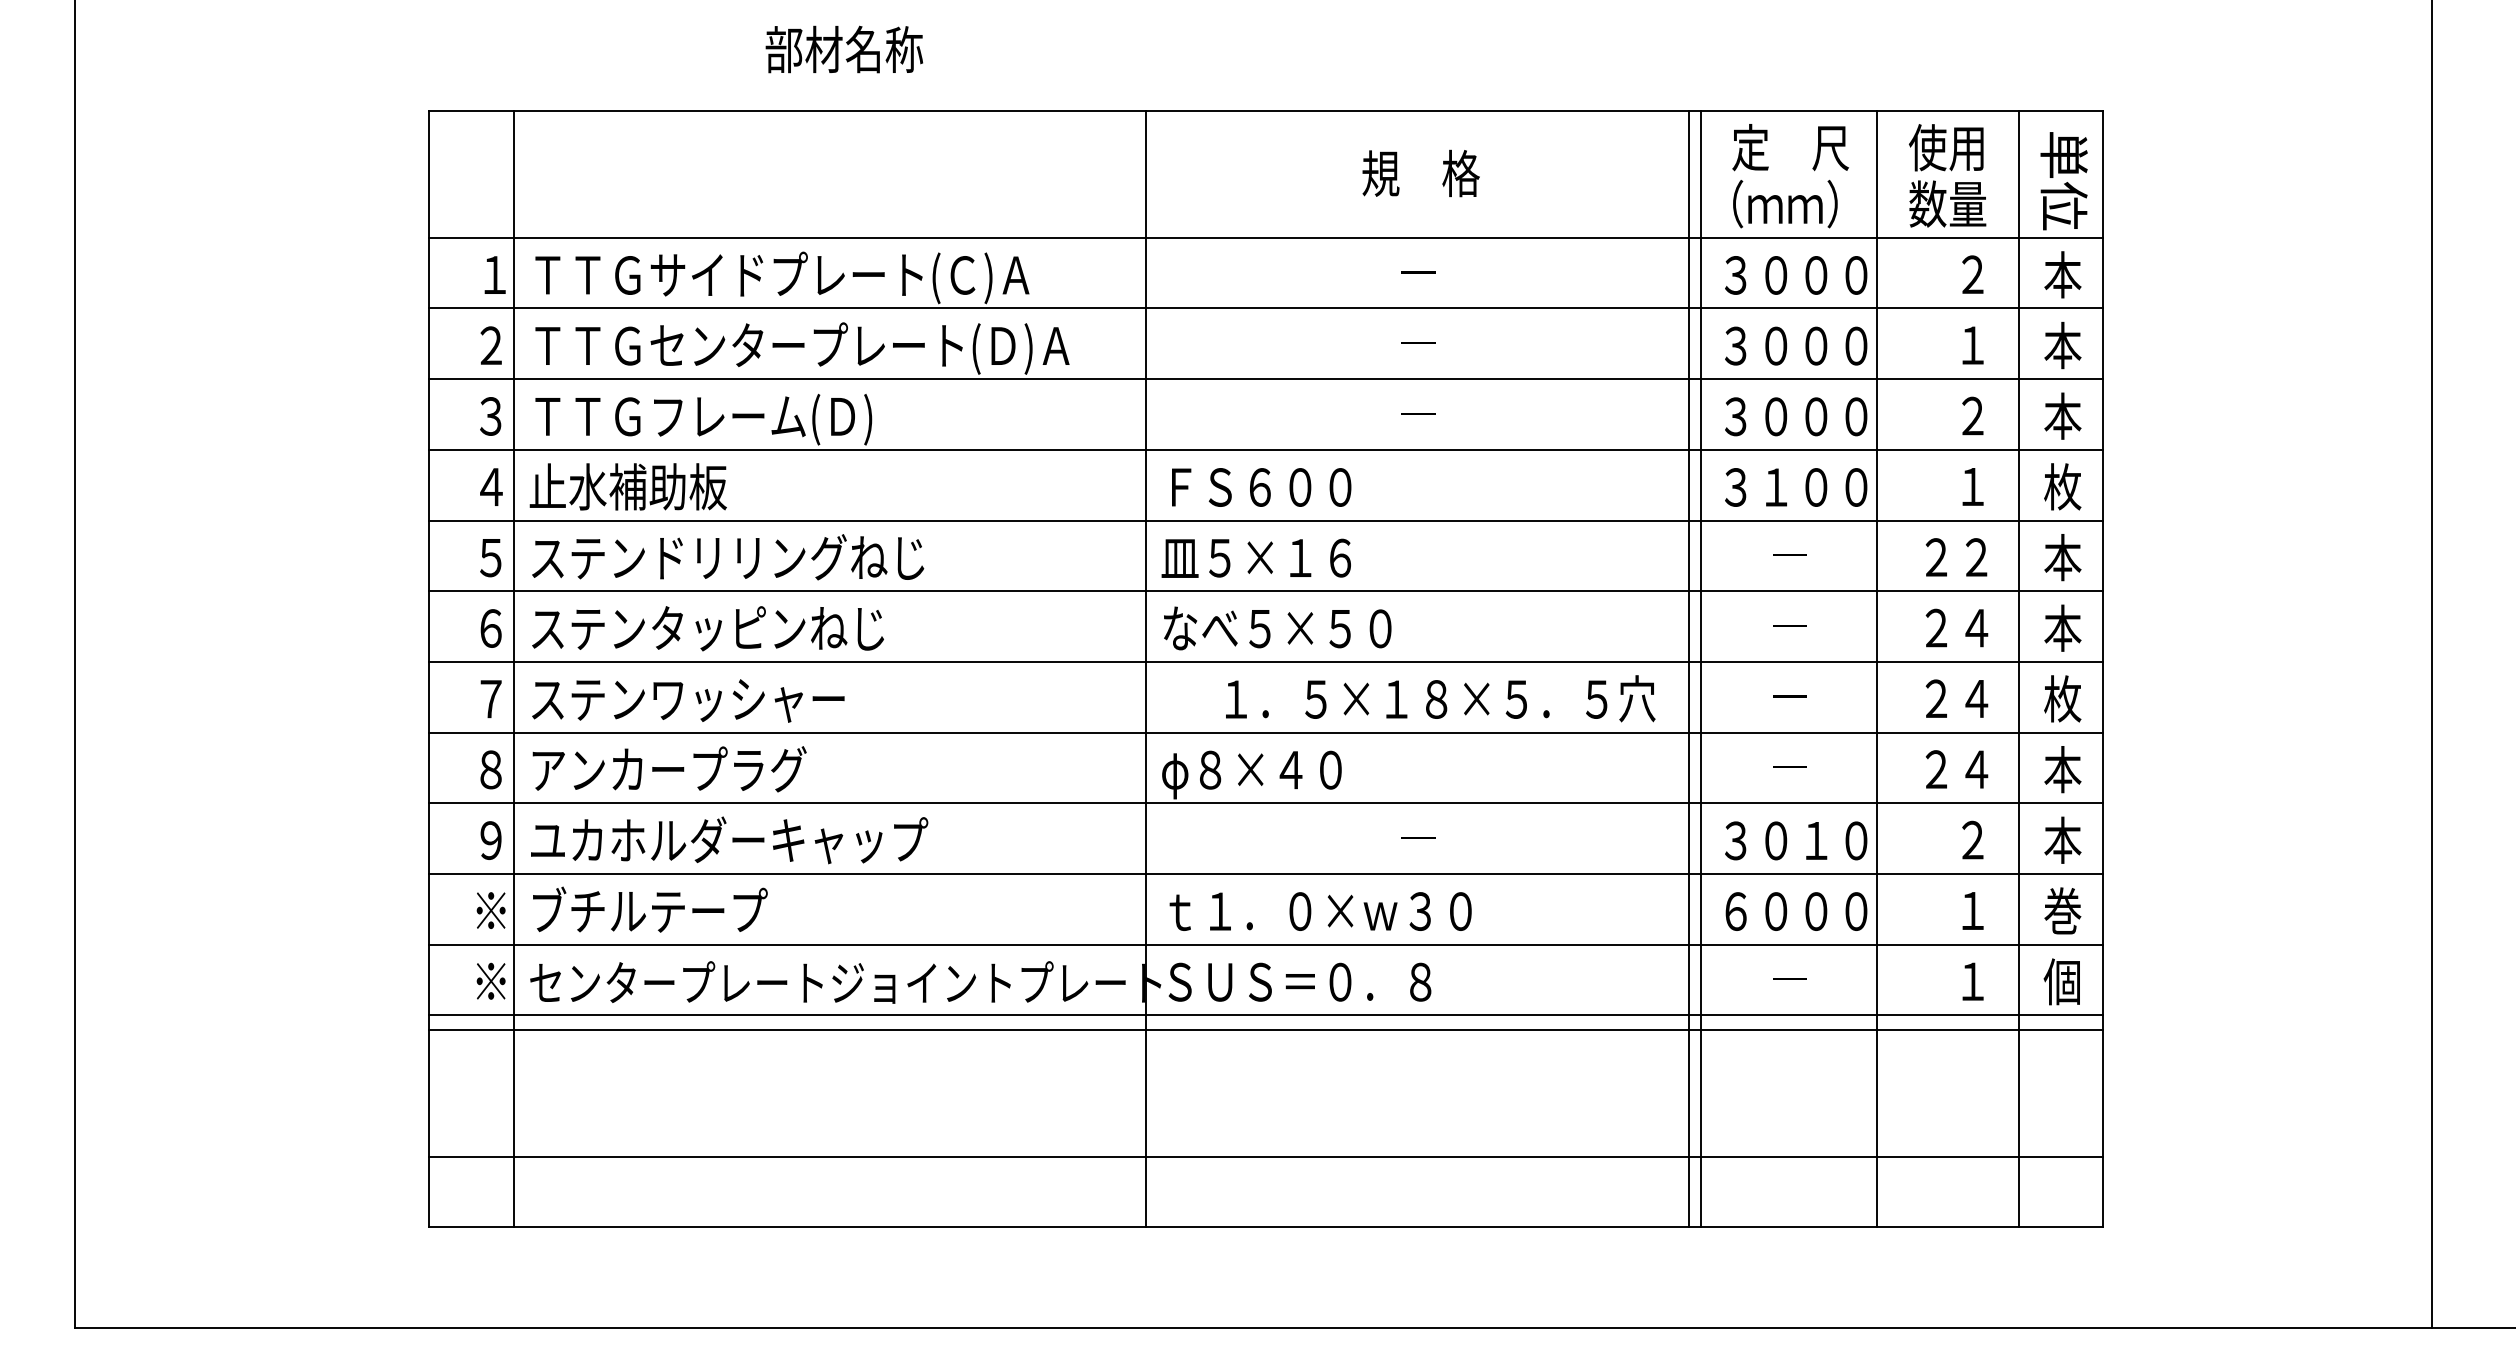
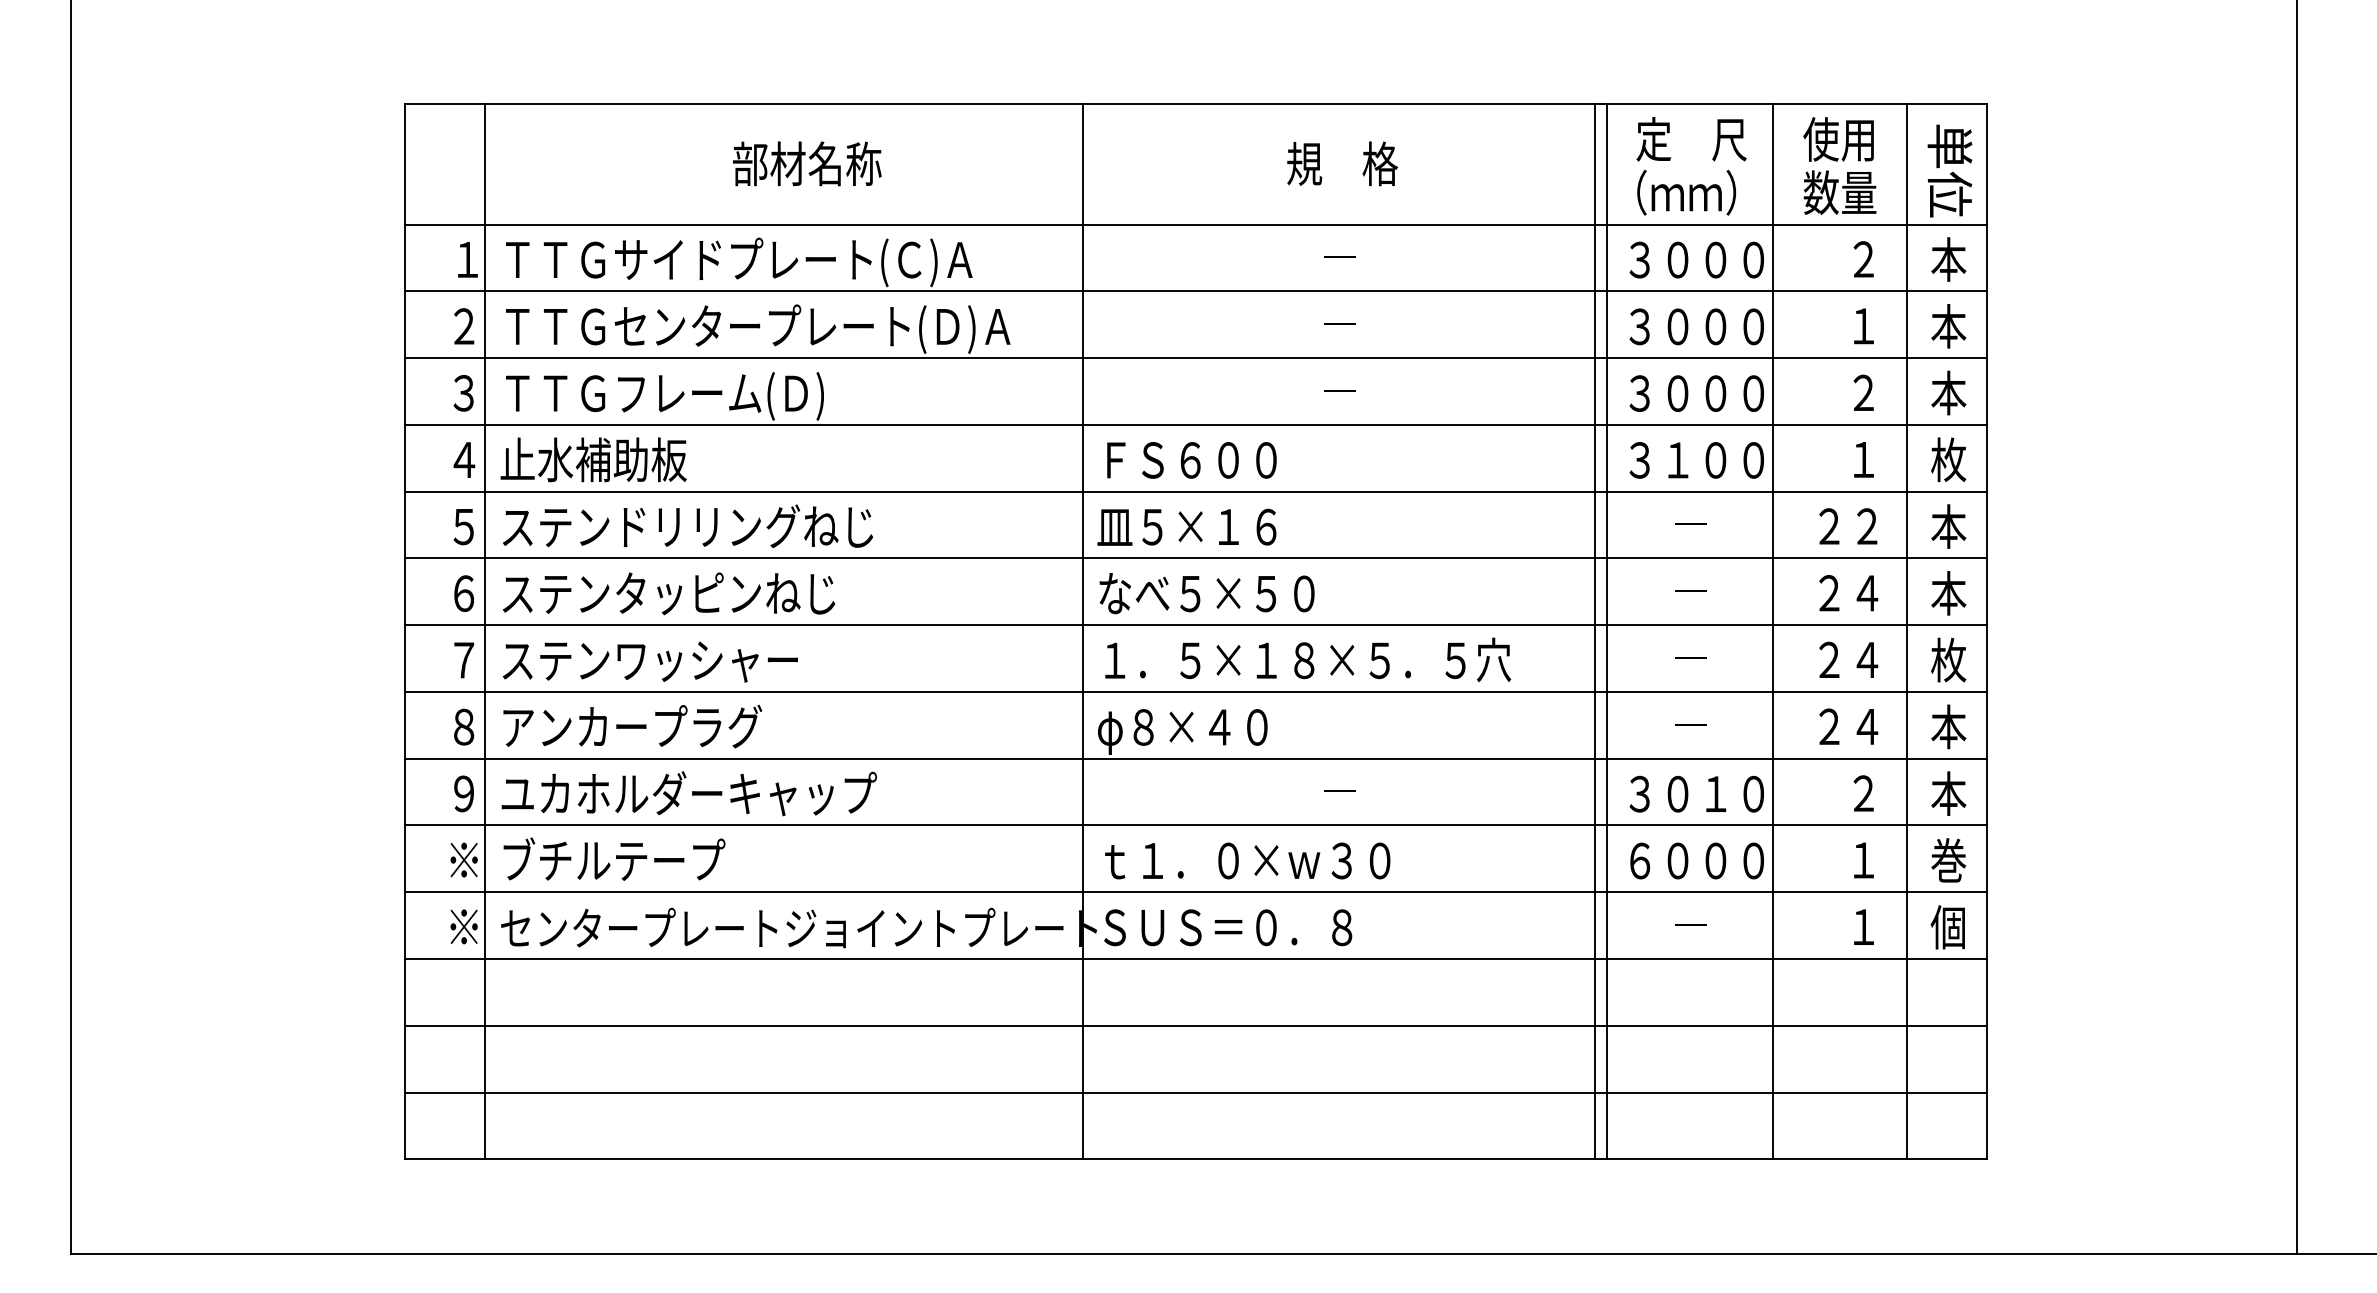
text: (844, 49) -> (807, 163), moved
text: (1440, 698) -> (1307, 659), moved
line: (1265, 1029) -> (1195, 1025), moved

